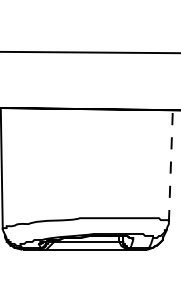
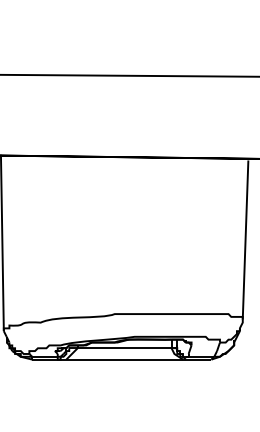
line: (170, 166) -> (245, 239), dashed -> solid

